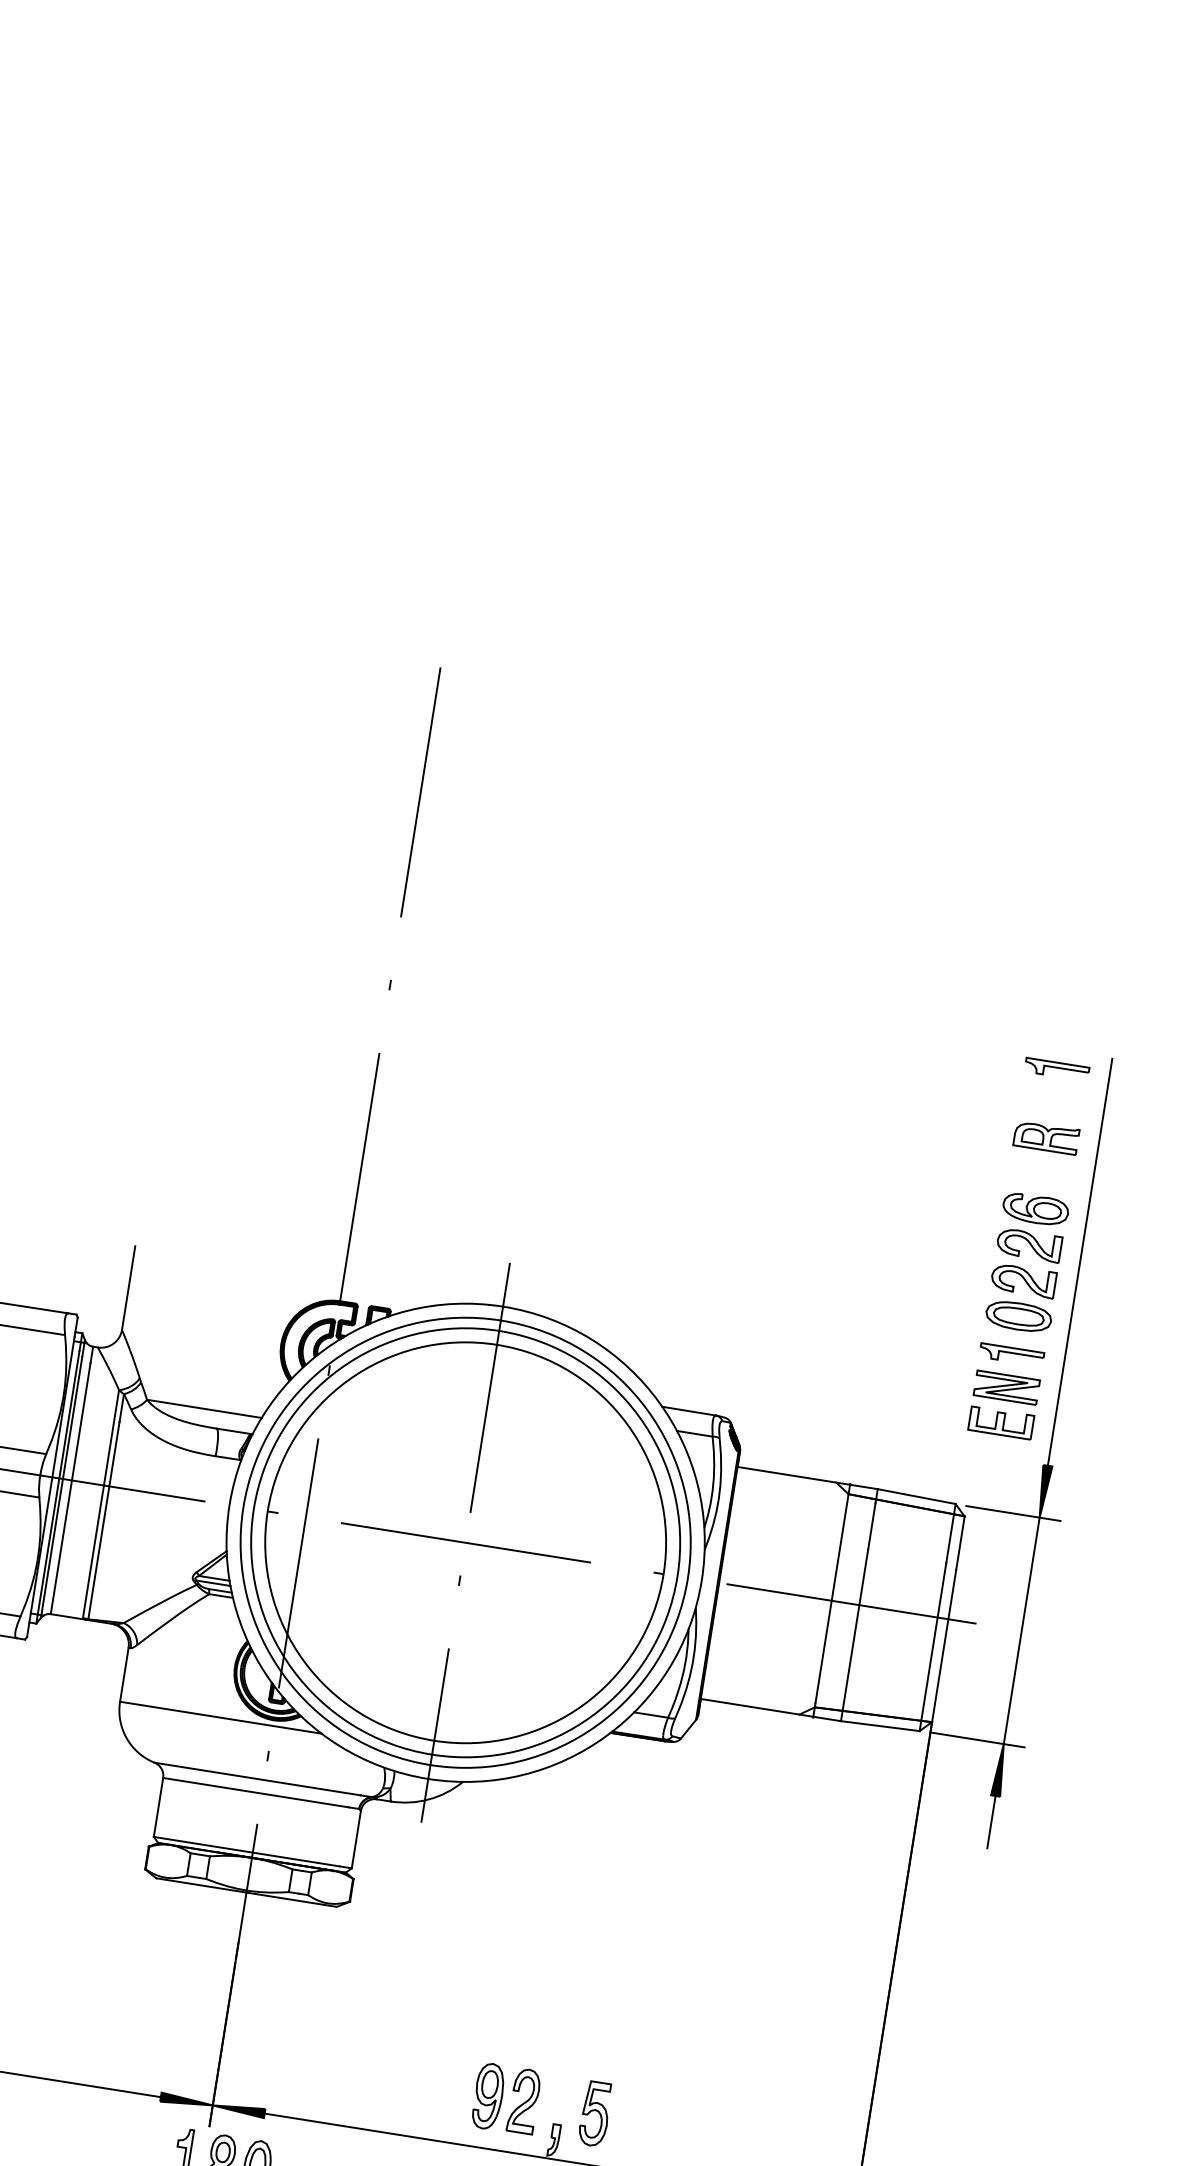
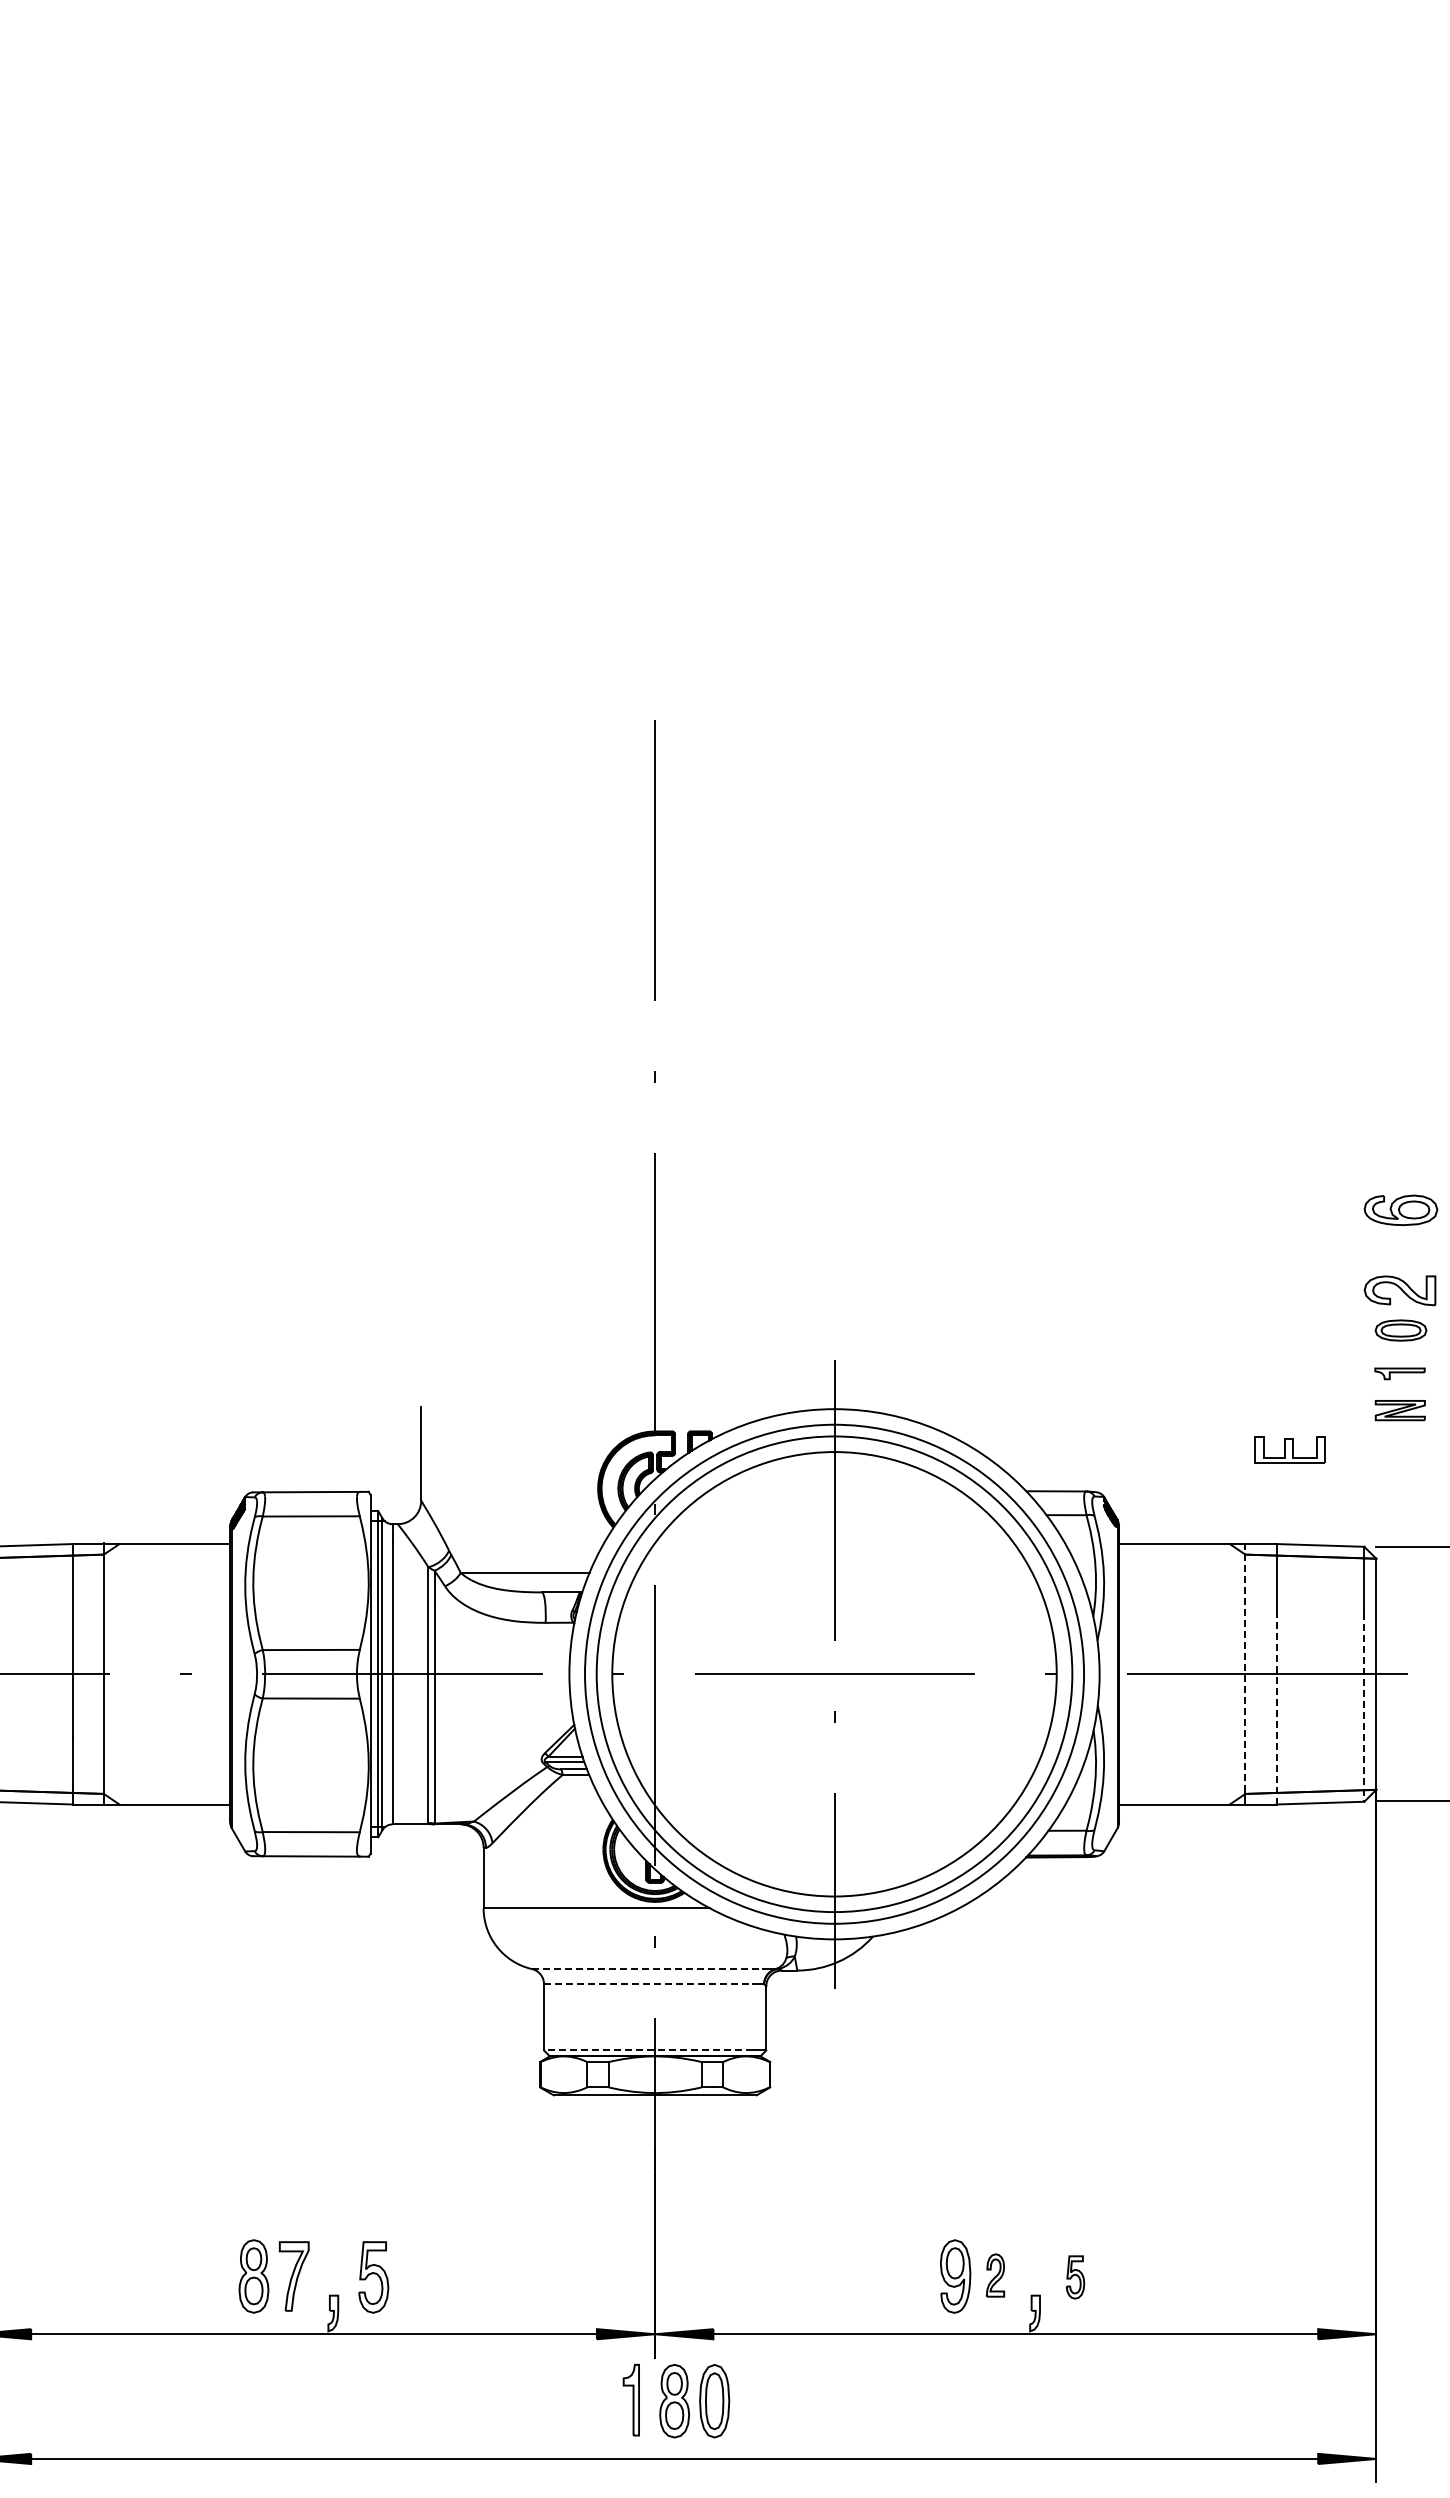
part: (1056, 1069) -> (1399, 1053), removed
part: (1046, 1137) -> (1400, 1129), removed
part: (1028, 1245) -> (1399, 1250), removed
part: (1018, 1316) -> (1400, 1330), size x0.7
part: (1011, 1354) -> (1399, 1373), size x0.7
part: (1007, 1387) -> (1400, 1410), size x0.7
part: (1000, 1422) -> (1289, 1449), moved
line: (832, 1593) -> (1245, 1666), solid -> dashed
line: (854, 1634) -> (1276, 1707), solid -> dashed
line: (933, 1647) -> (1364, 1707), solid -> dashed
line: (257, 1779) -> (647, 1969), solid -> dashed
line: (256, 1792) -> (648, 1984), solid -> dashed
line: (245, 1851) -> (647, 2050), solid -> dashed
part: (524, 2101) -> (995, 2275), size x0.6
part: (595, 2114) -> (1075, 2277), size x0.6

